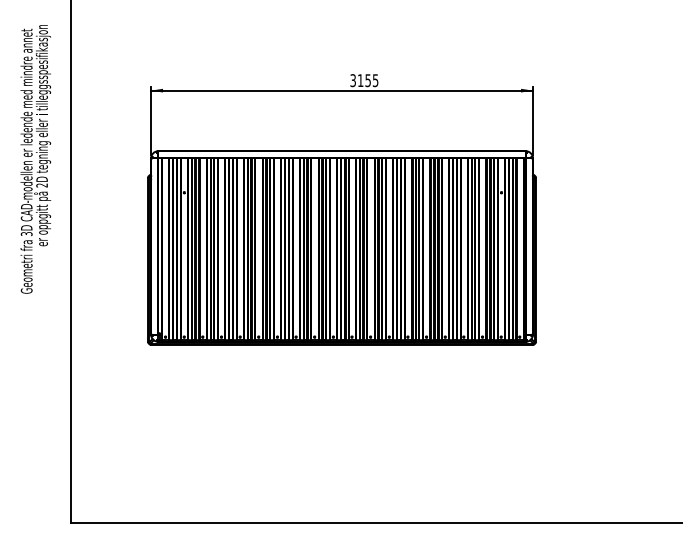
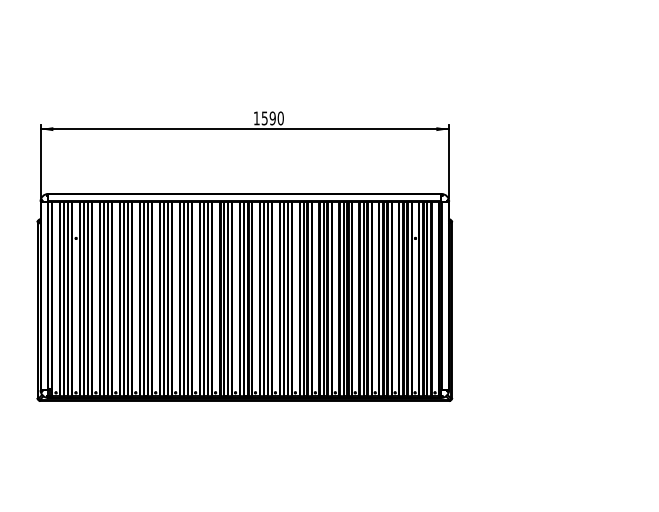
text: (364, 80) -> (268, 118), 3155 -> 1590

